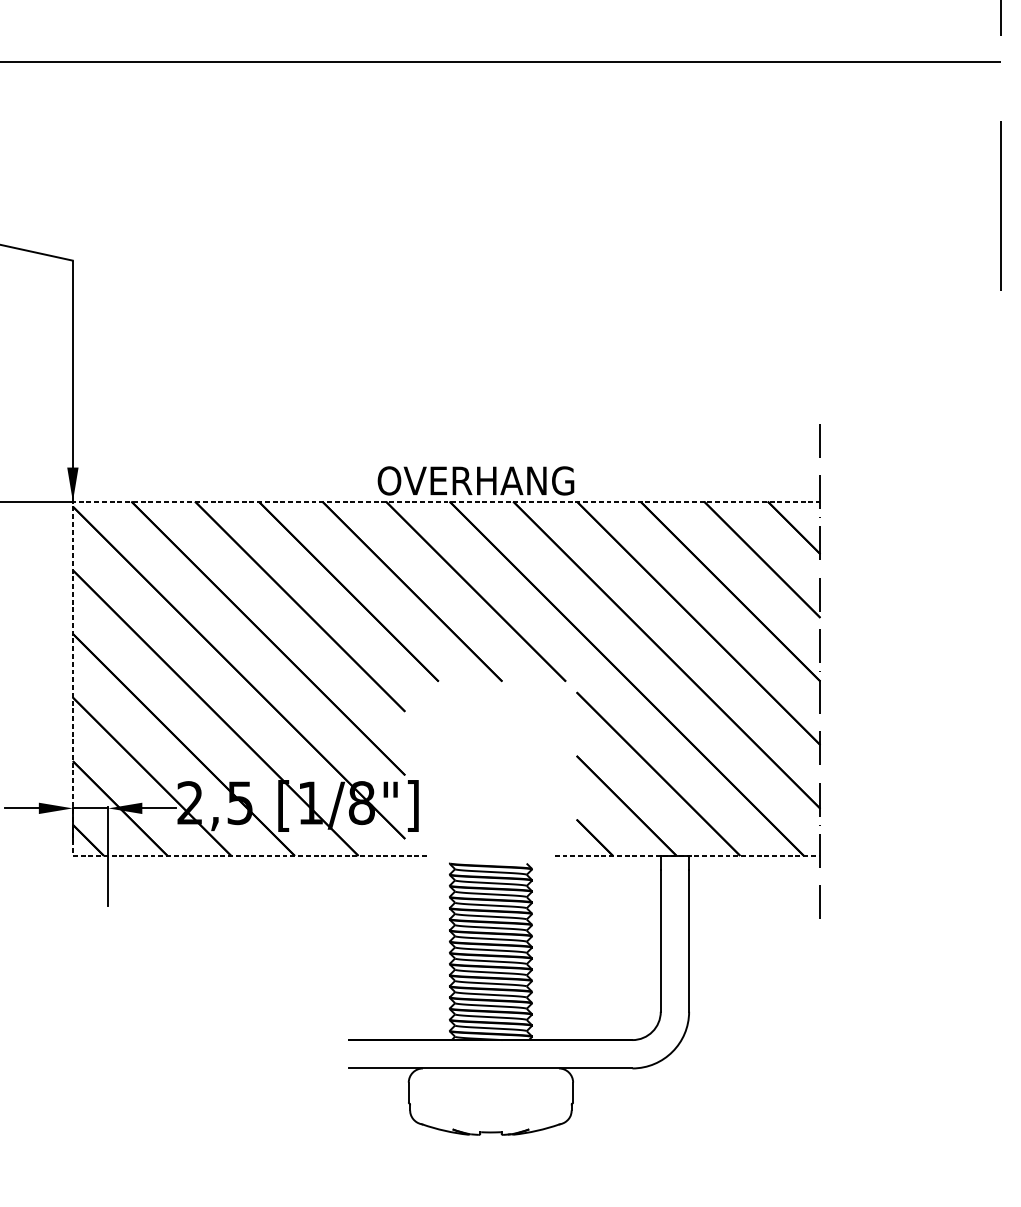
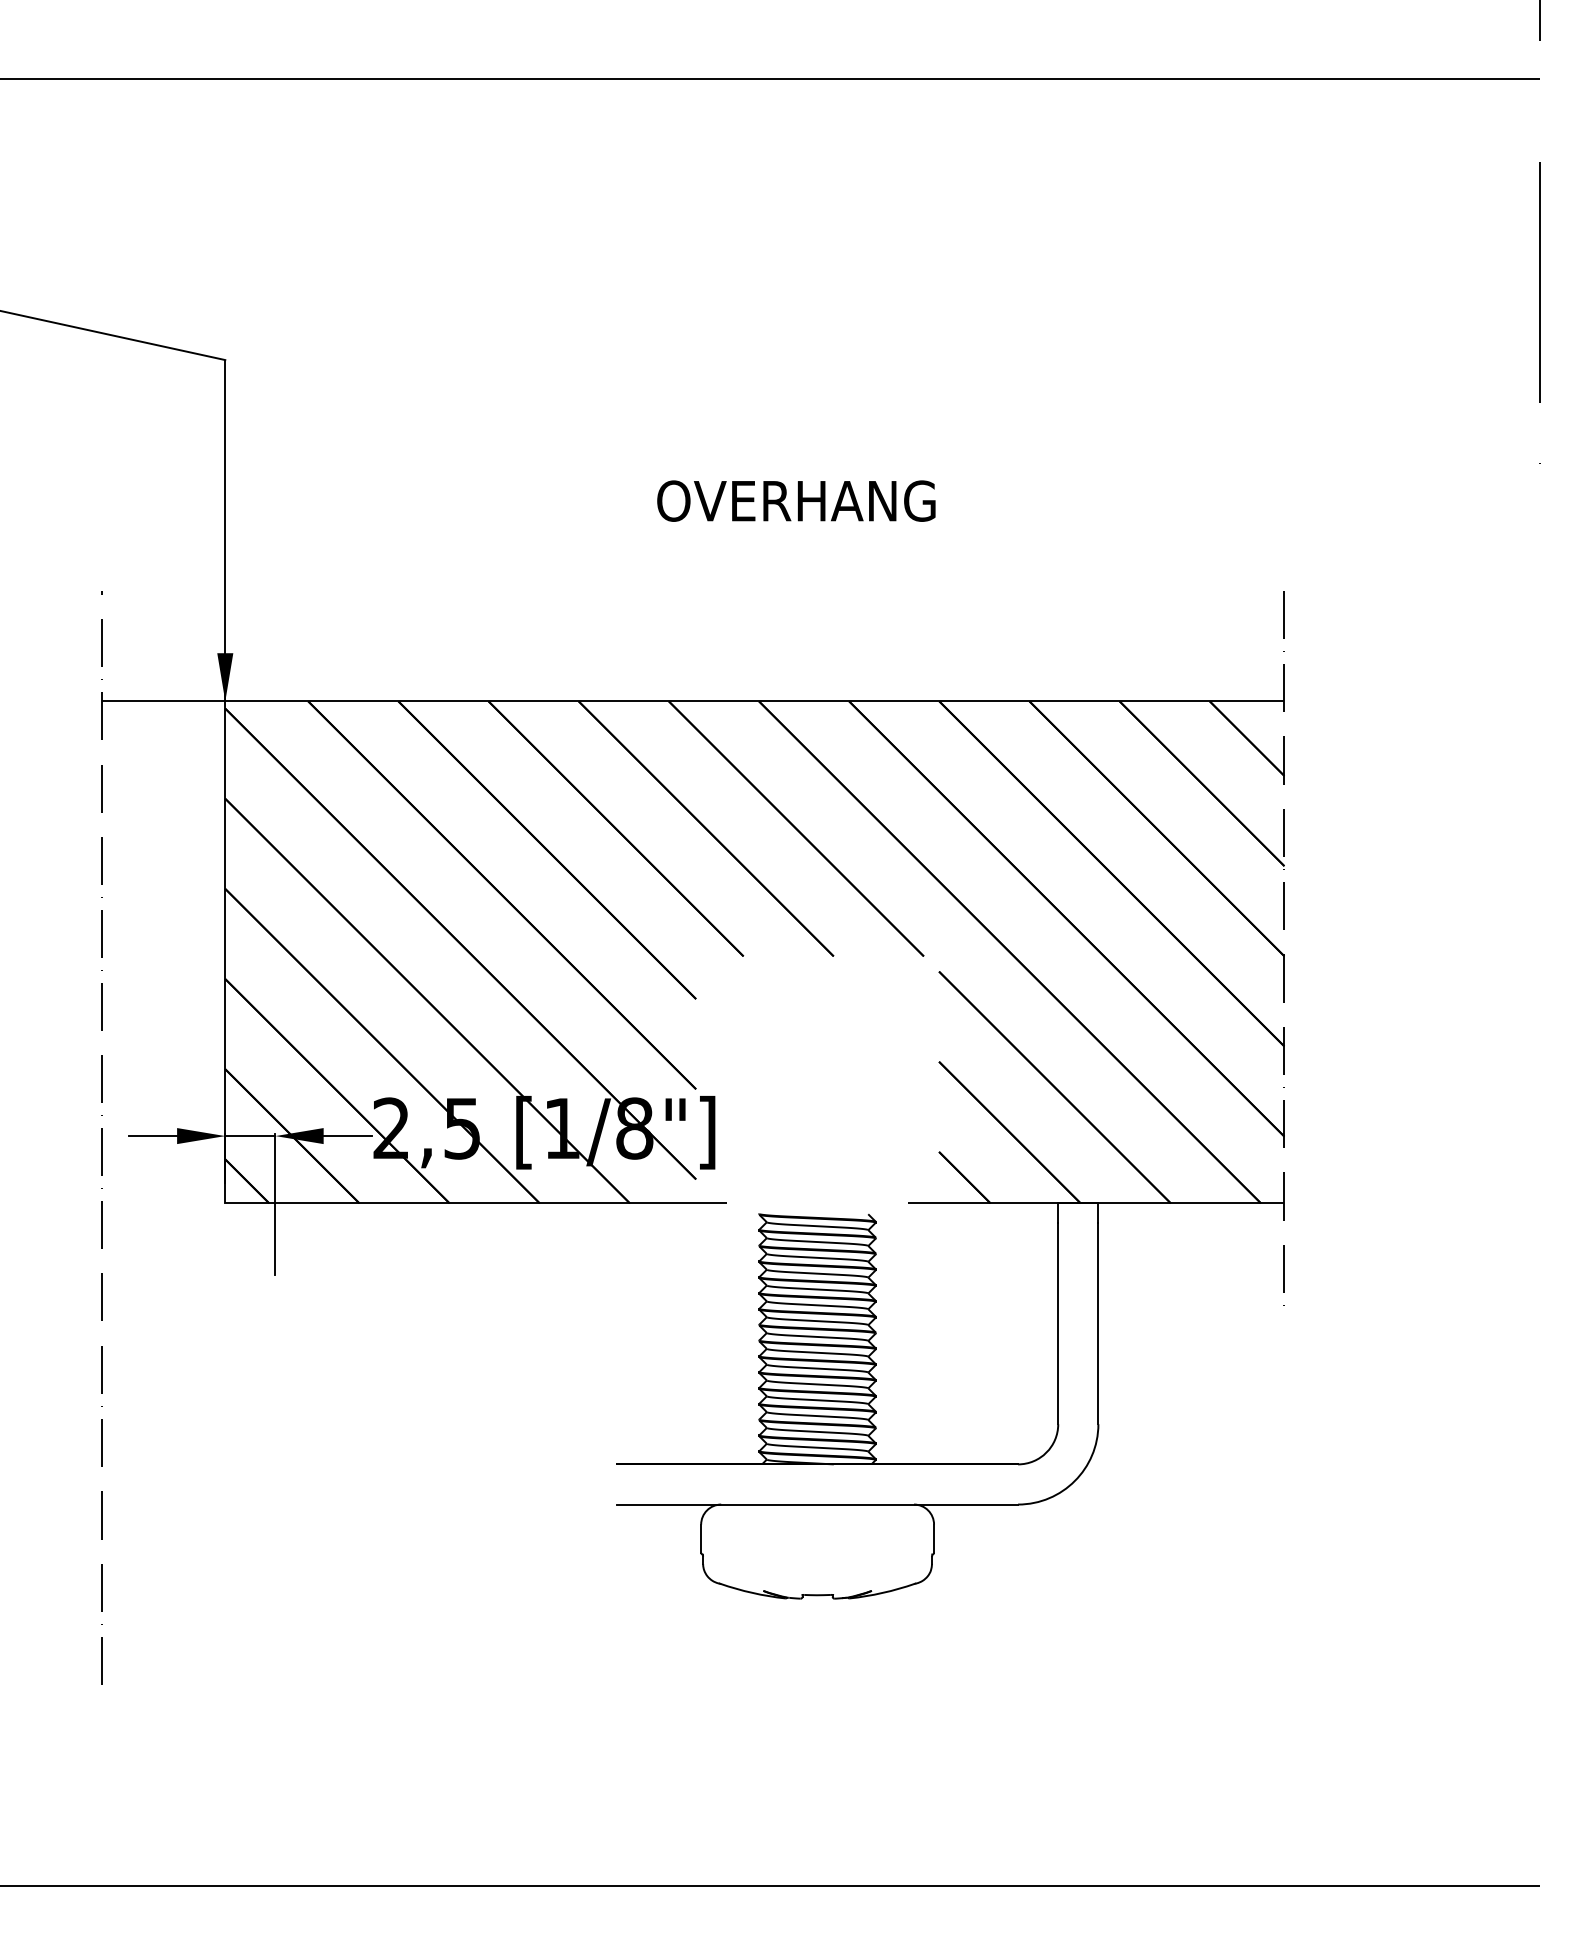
text: (476, 480) -> (796, 500), moved
line: (92, 501) -> (252, 701), dashed -> solid
line: (687, 855) -> (1096, 1203), dashed -> solid

